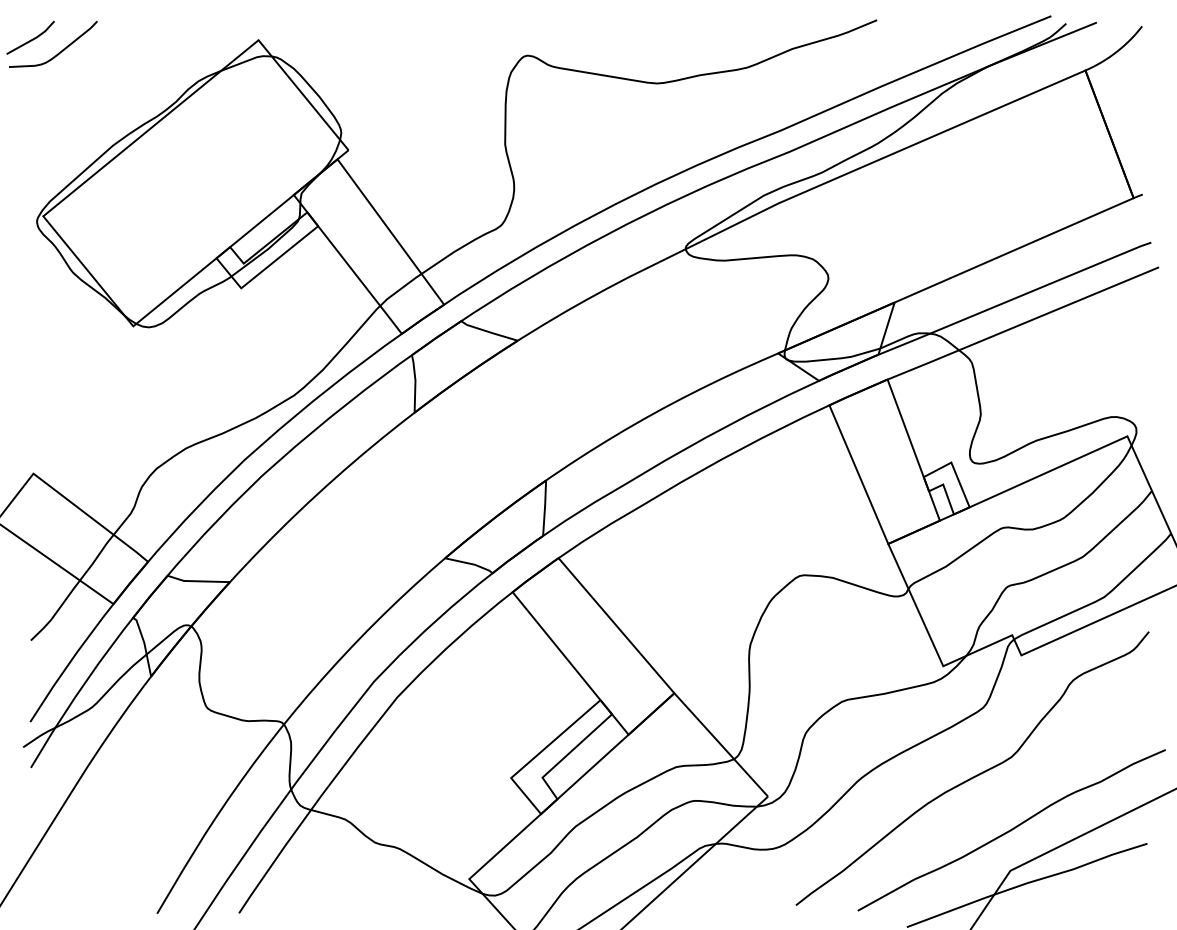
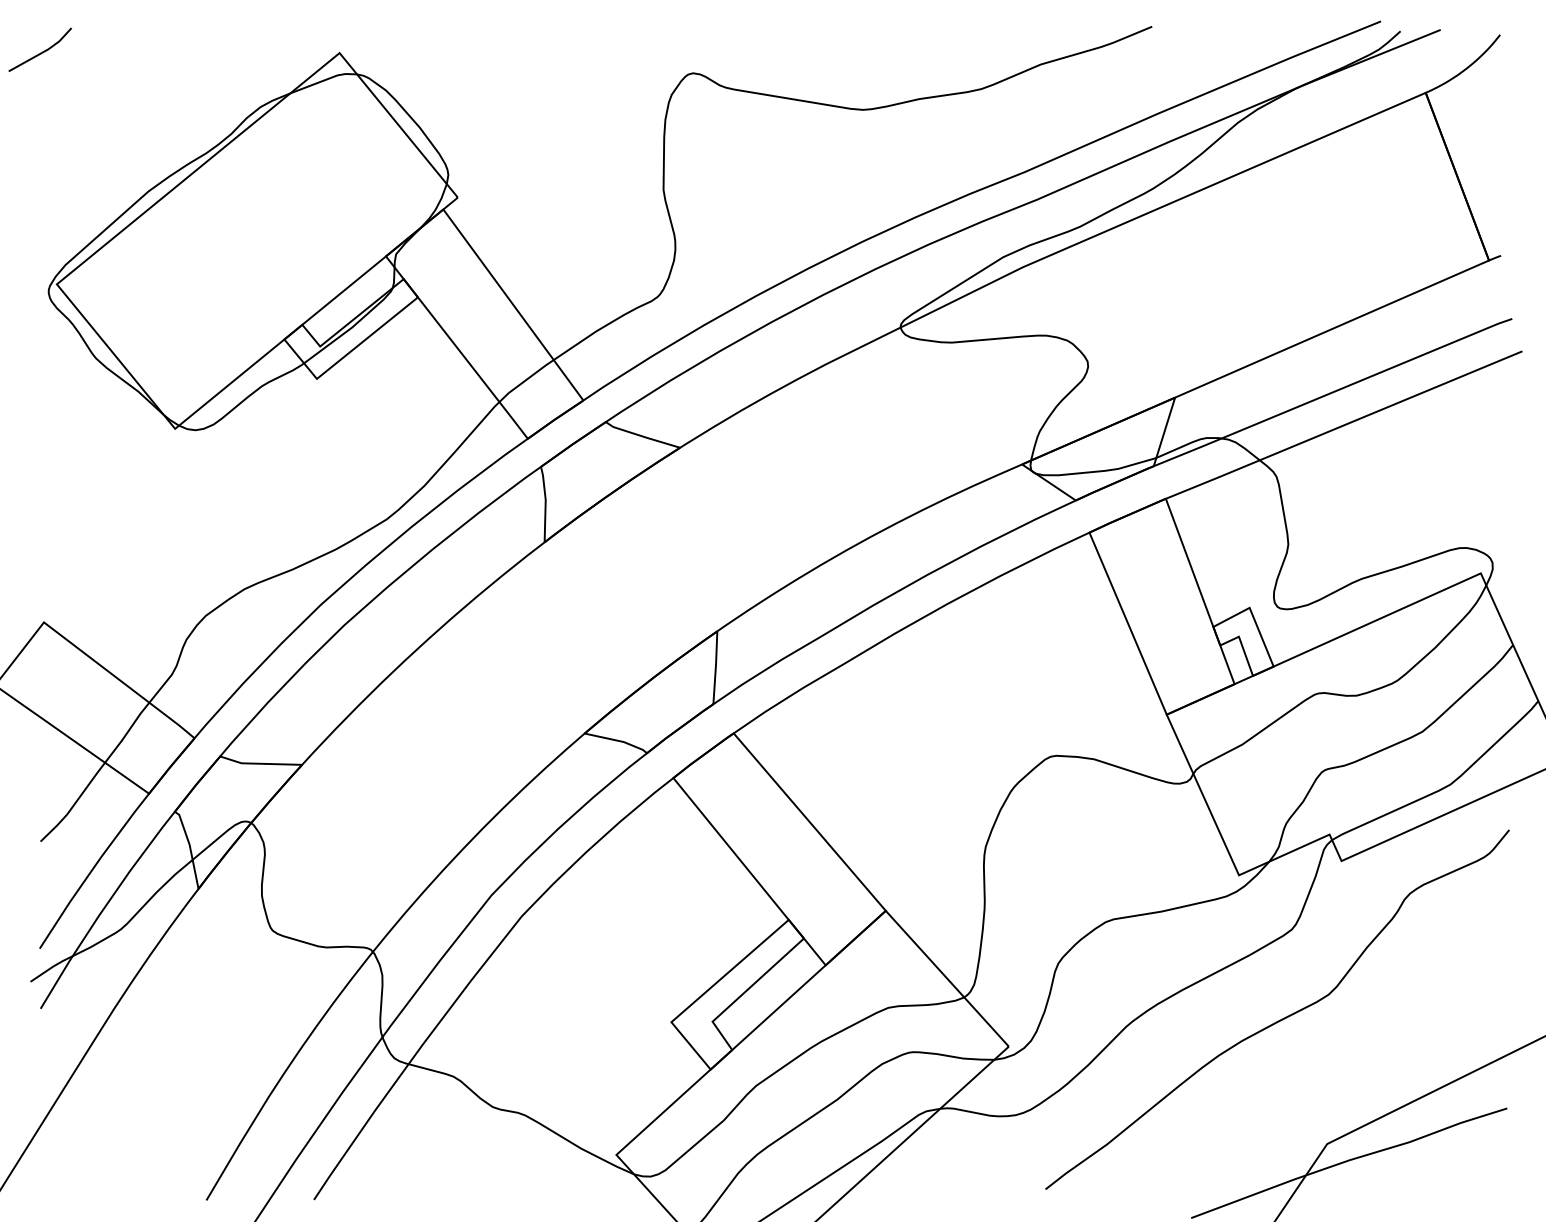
curve: (58, 52) -> (76, 69), removed
curve: (1011, 830) -> (1328, 1091), removed

